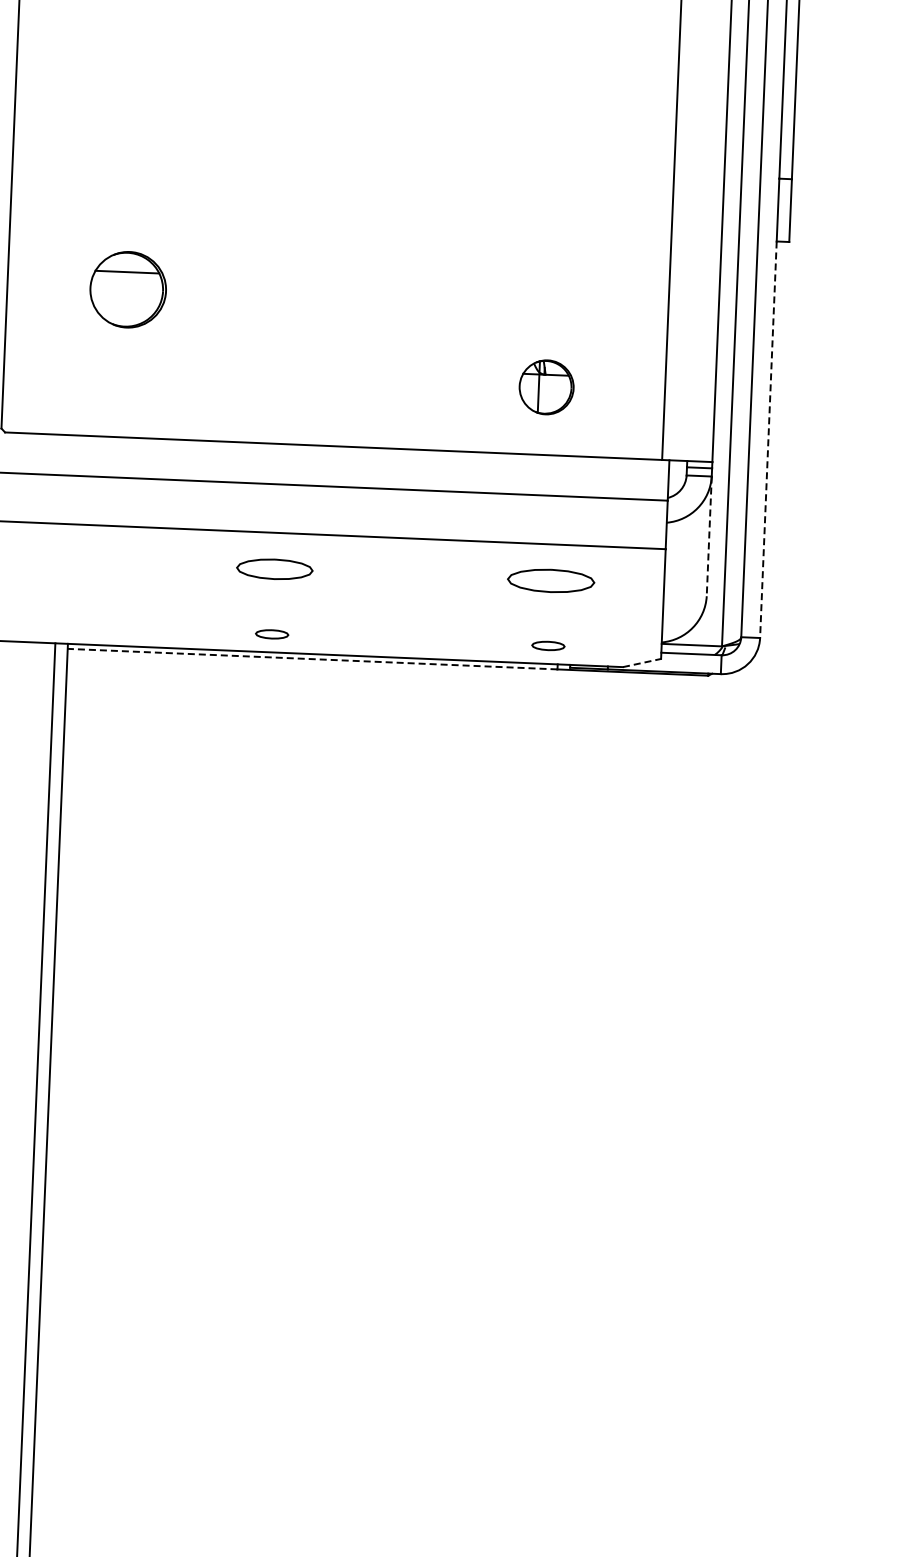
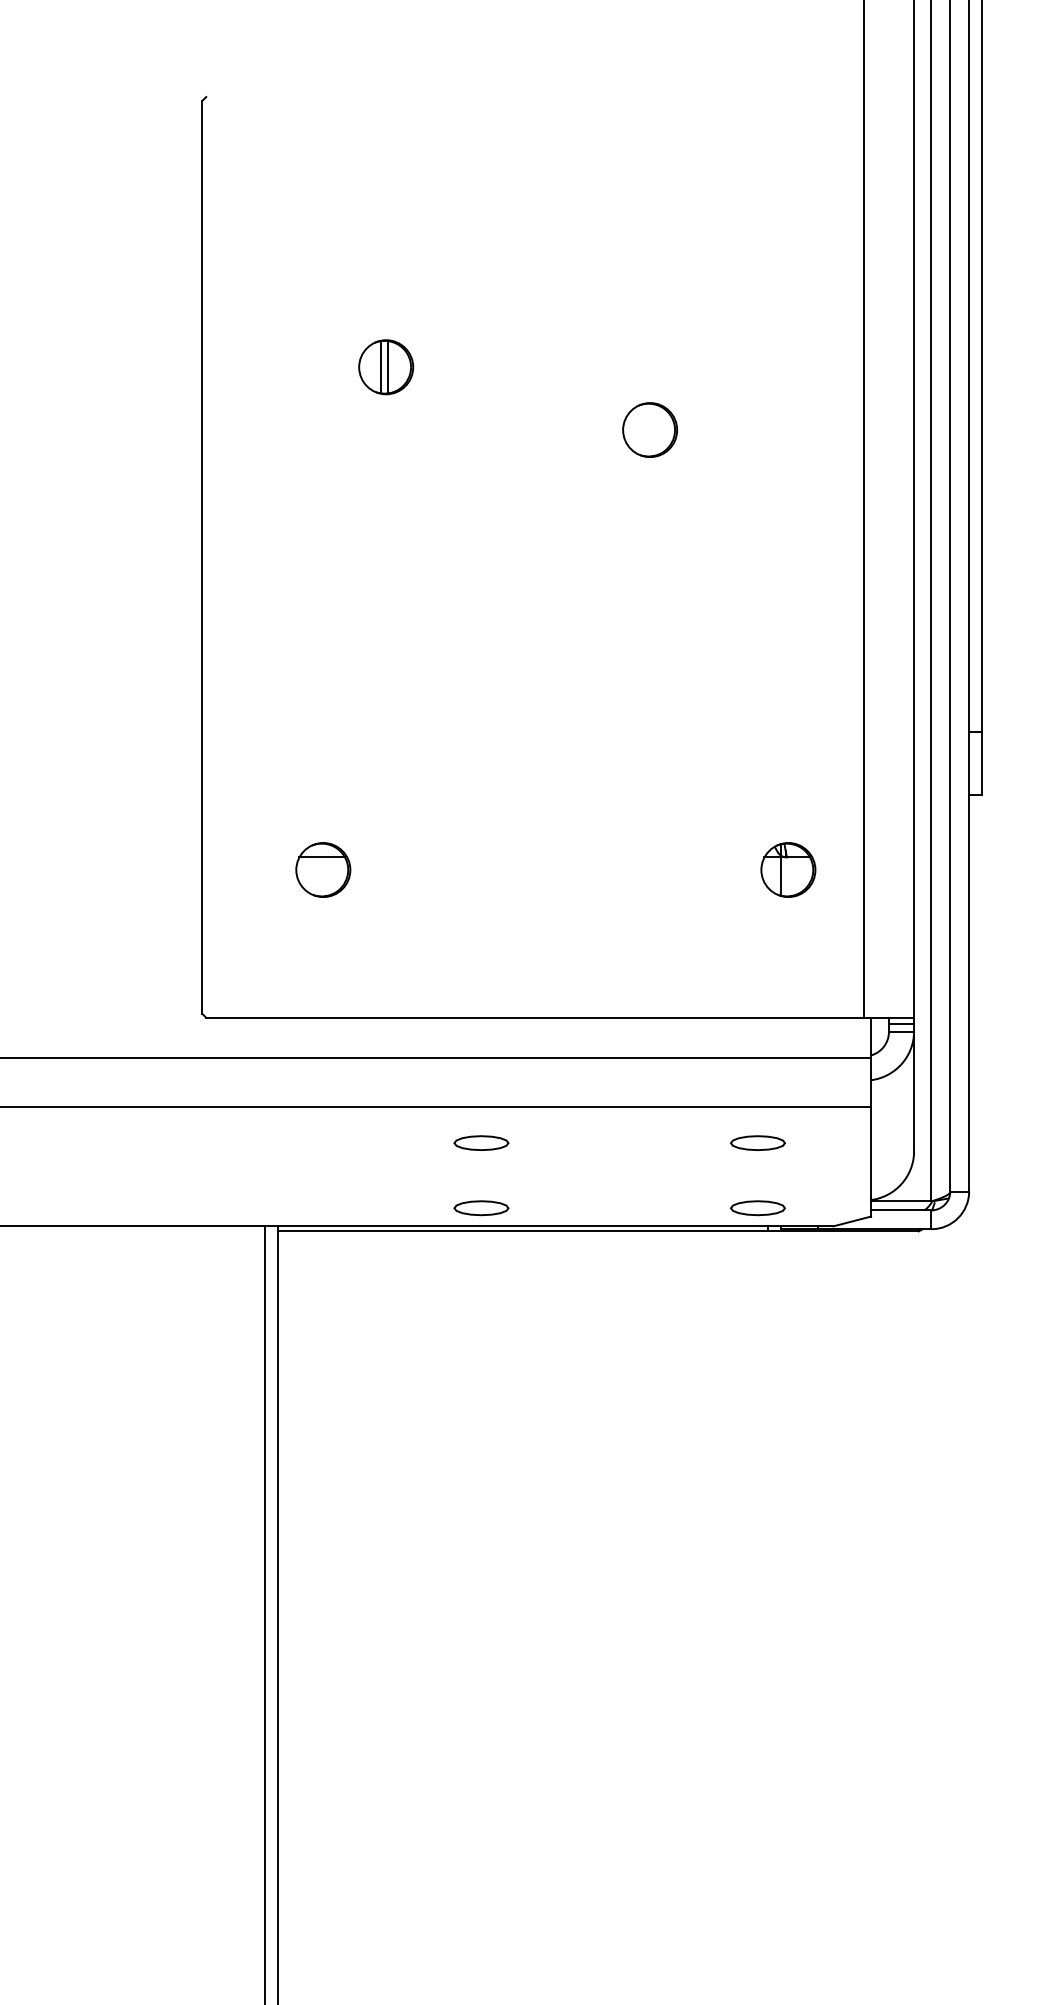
part: (128, 289) -> (323, 869), size x0.71
part: (546, 386) -> (788, 869), moved
line: (768, 440) -> (969, 993), dashed -> solid
line: (709, 536) -> (914, 1092), dashed -> solid
part: (274, 568) -> (481, 1142), size x0.71
part: (550, 580) -> (757, 1142), size x0.62
part: (272, 634) -> (481, 1208), size x1.67
part: (547, 646) -> (757, 1208), size x1.67
line: (312, 659) -> (522, 1231), dashed -> solid
line: (642, 663) -> (852, 1221), dashed -> solid

